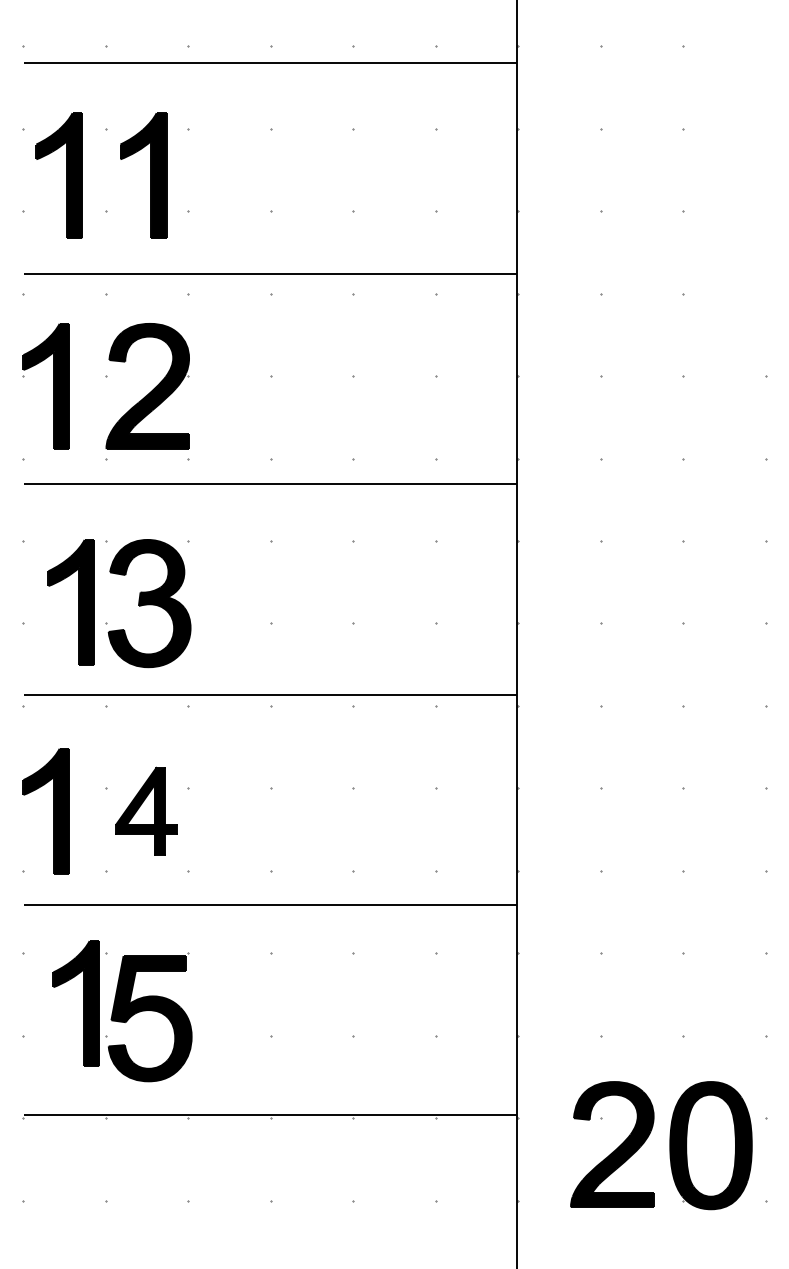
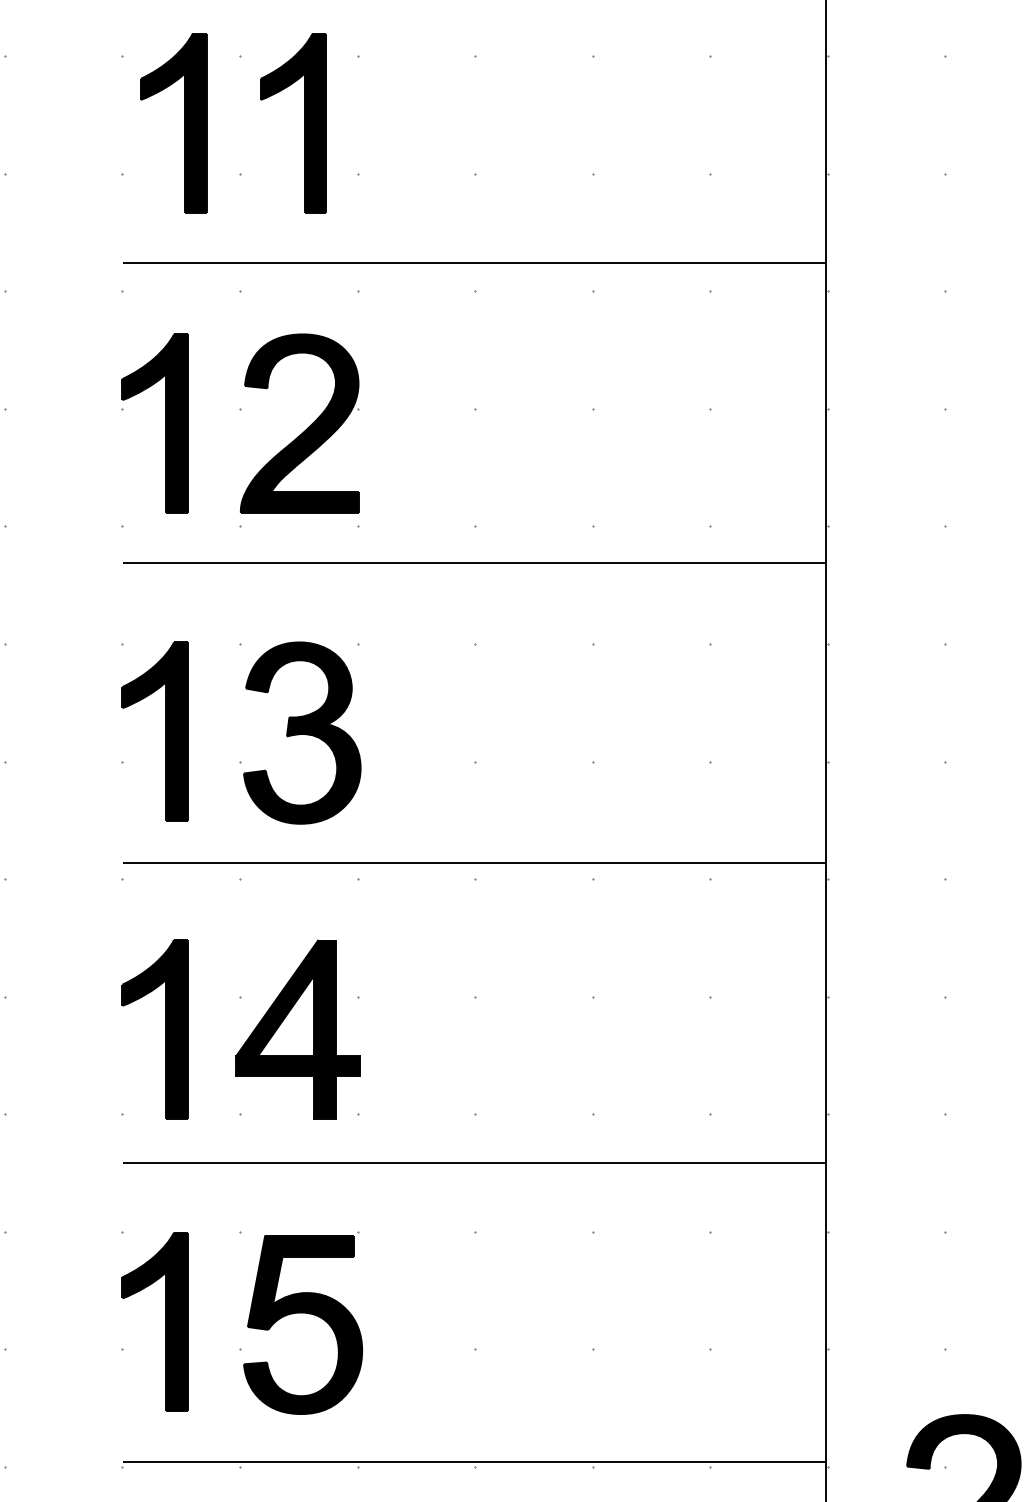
part: (78, 602) -> (165, 731), moved
part: (146, 811) -> (297, 1029), size x1.43
part: (83, 1003) -> (165, 1321), moved

